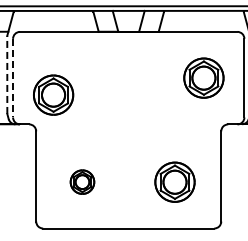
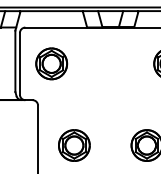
line: (7, 74) -> (15, 61), dashed -> solid
line: (13, 78) -> (20, 64), dashed -> solid
part: (53, 94) -> (51, 63), moved
part: (82, 181) -> (74, 144), size x1.67

